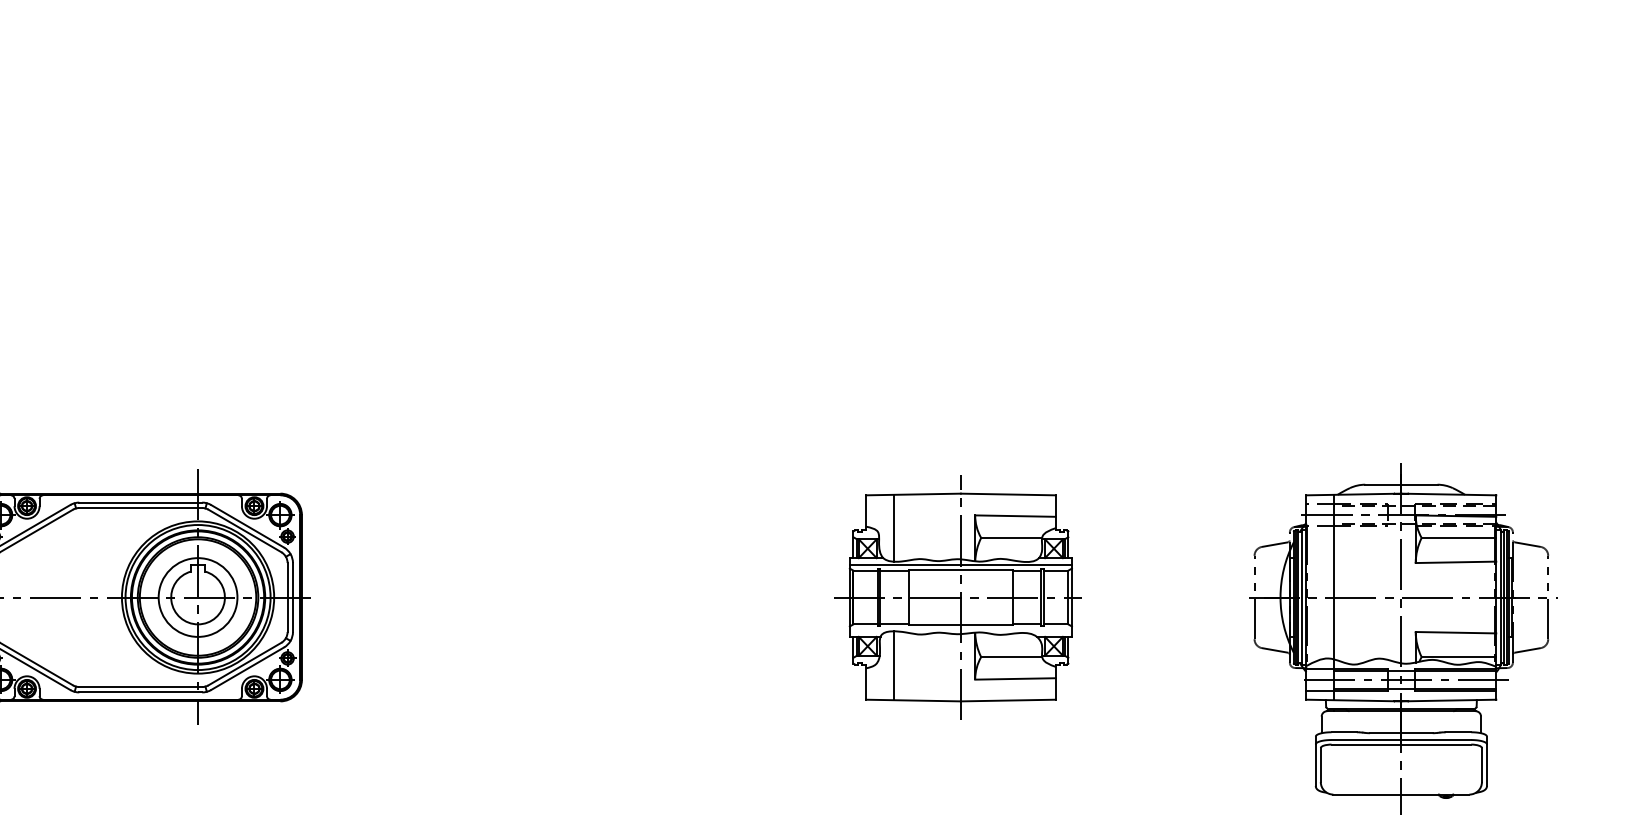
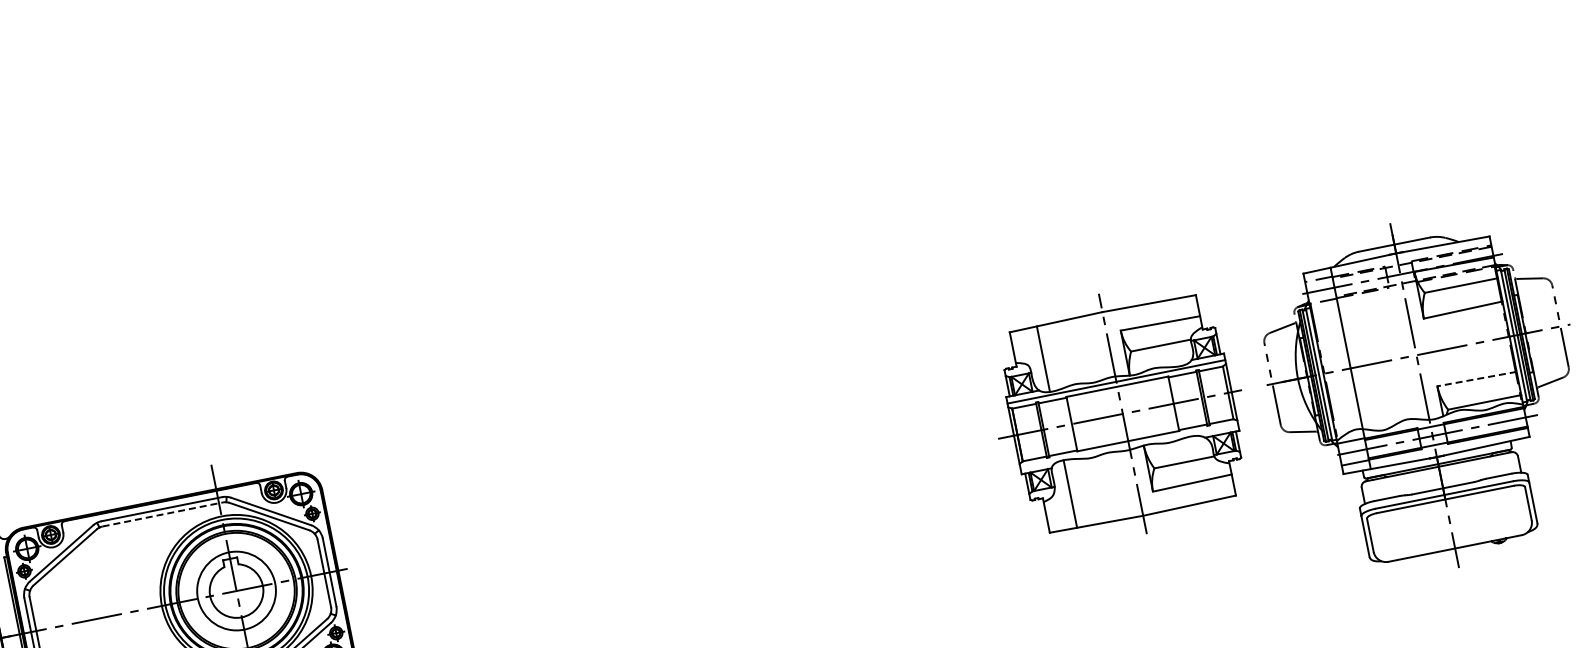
line: (141, 507) -> (163, 513), solid -> dashed
part: (957, 597) -> (1119, 414), moved
line: (1455, 632) -> (1476, 378), solid -> dashed

